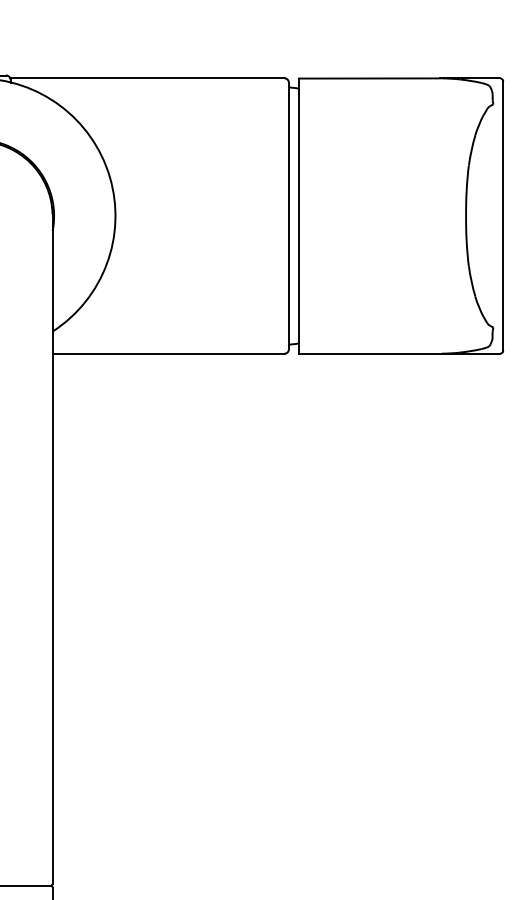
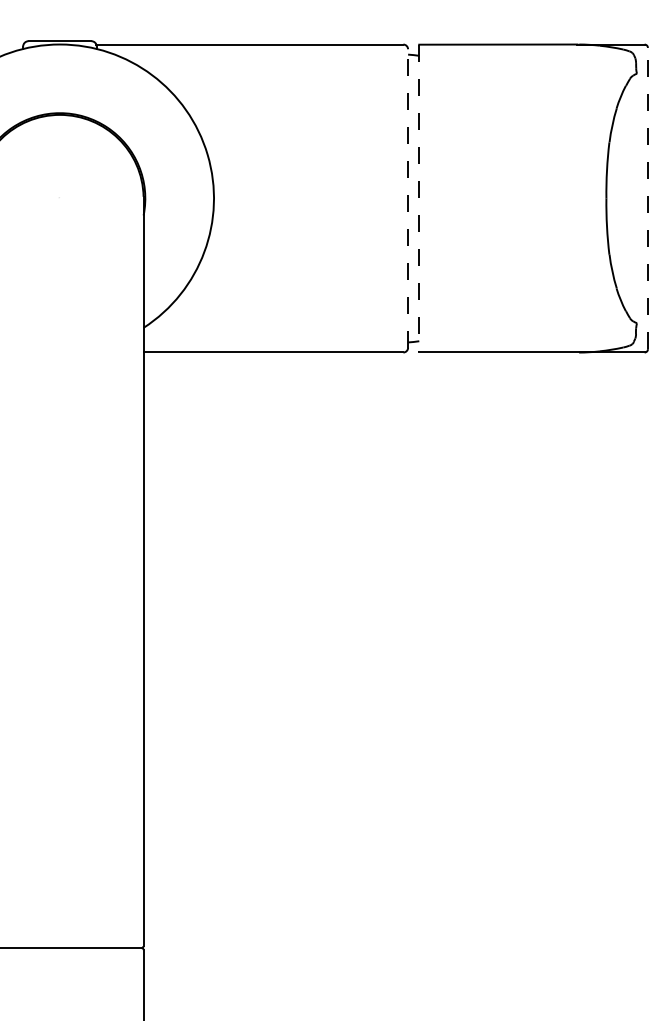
line: (289, 216) -> (408, 198), solid -> dashed
line: (299, 216) -> (419, 198), solid -> dashed
line: (502, 216) -> (647, 198), solid -> dashed

